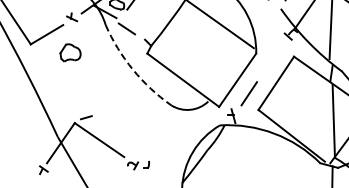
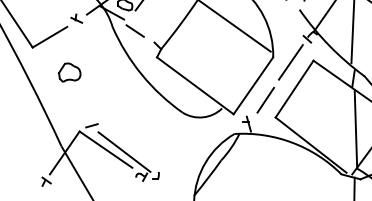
part: (70, 52) -> (69, 72), moved
line: (272, 58) -> (290, 62), added
arc: (133, 69) -> (142, 74), dashed -> solid
line: (116, 141) -> (124, 151), added

